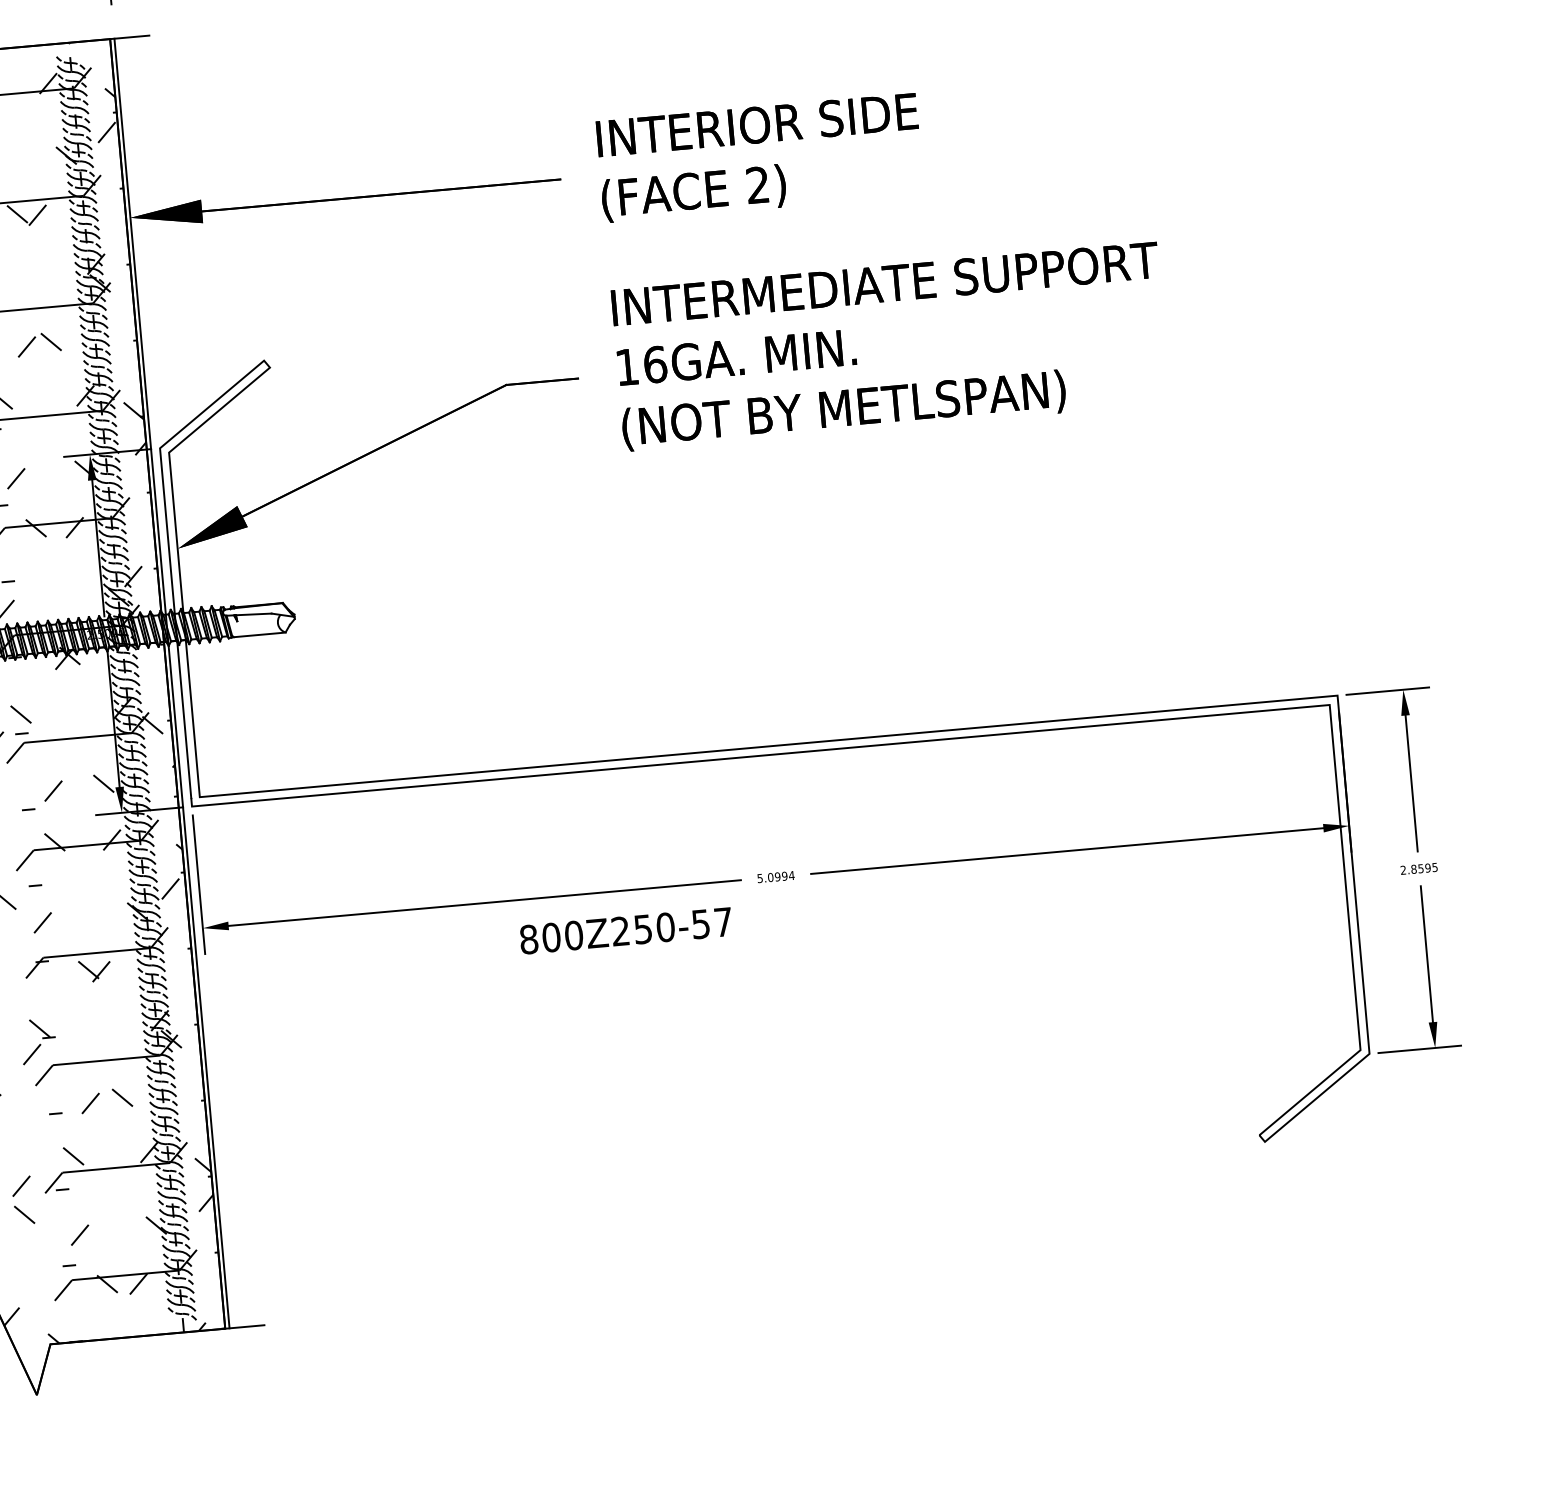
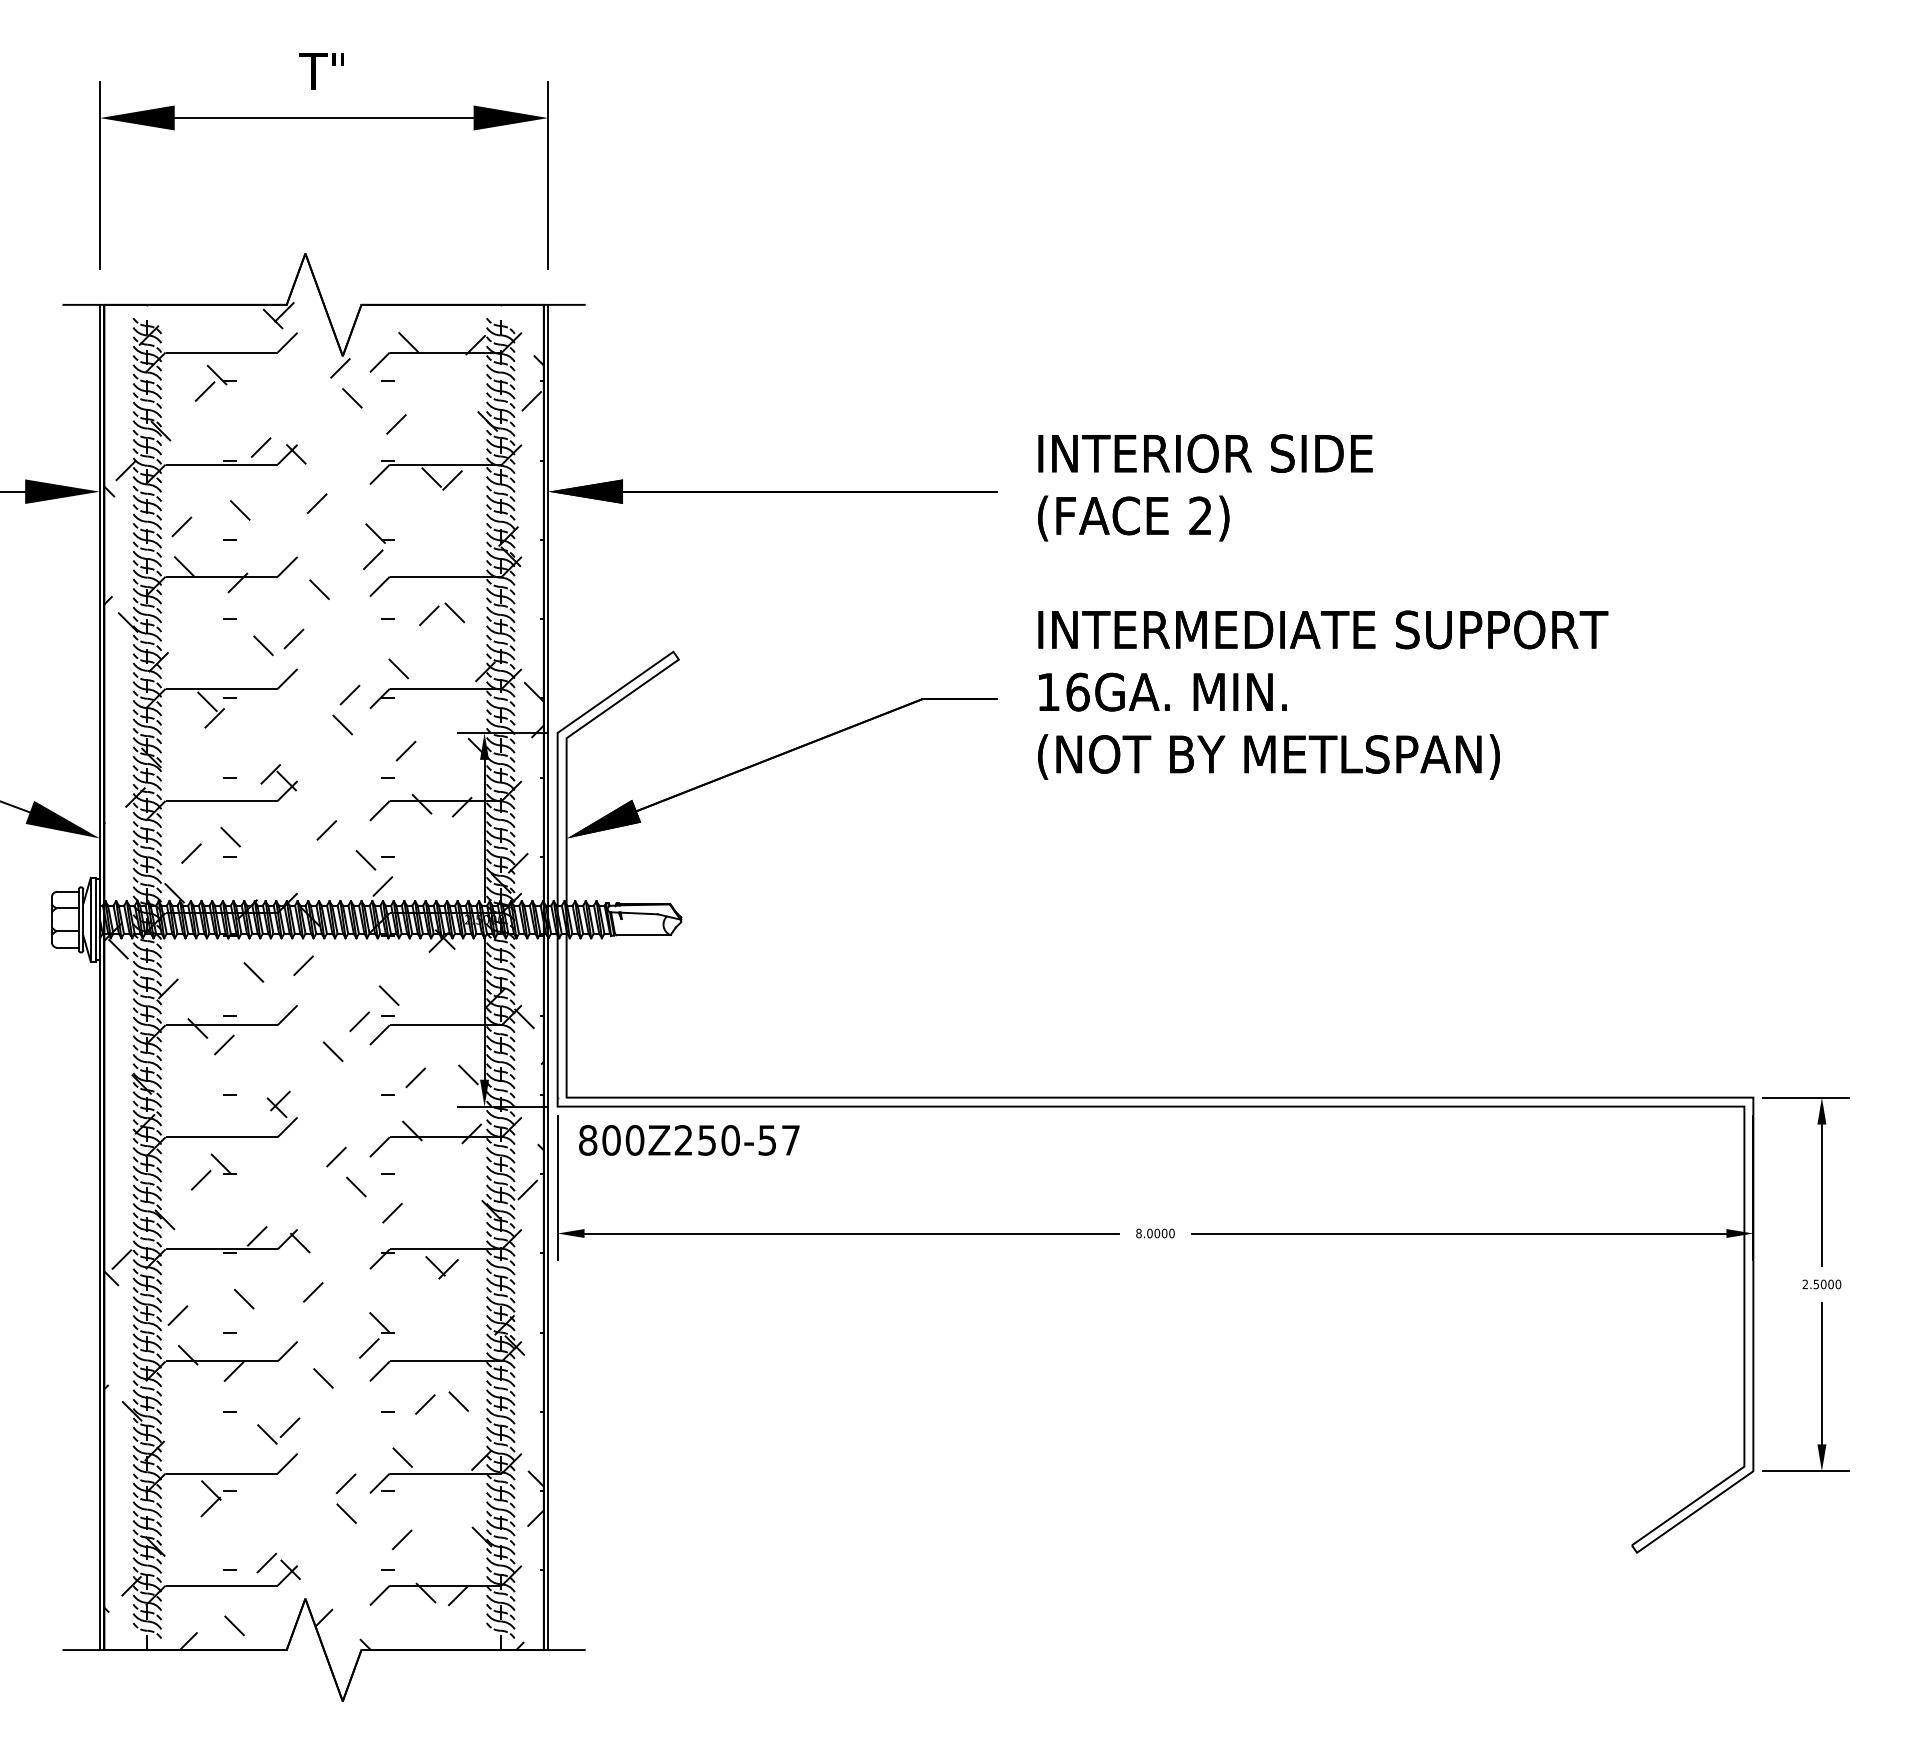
text: (1424, 868) -> (1827, 1284), 2.8595 -> 2.5000
text: (776, 877) -> (1155, 1233), 5.0994 -> 8.0000
text: (626, 931) -> (689, 1140), moved

